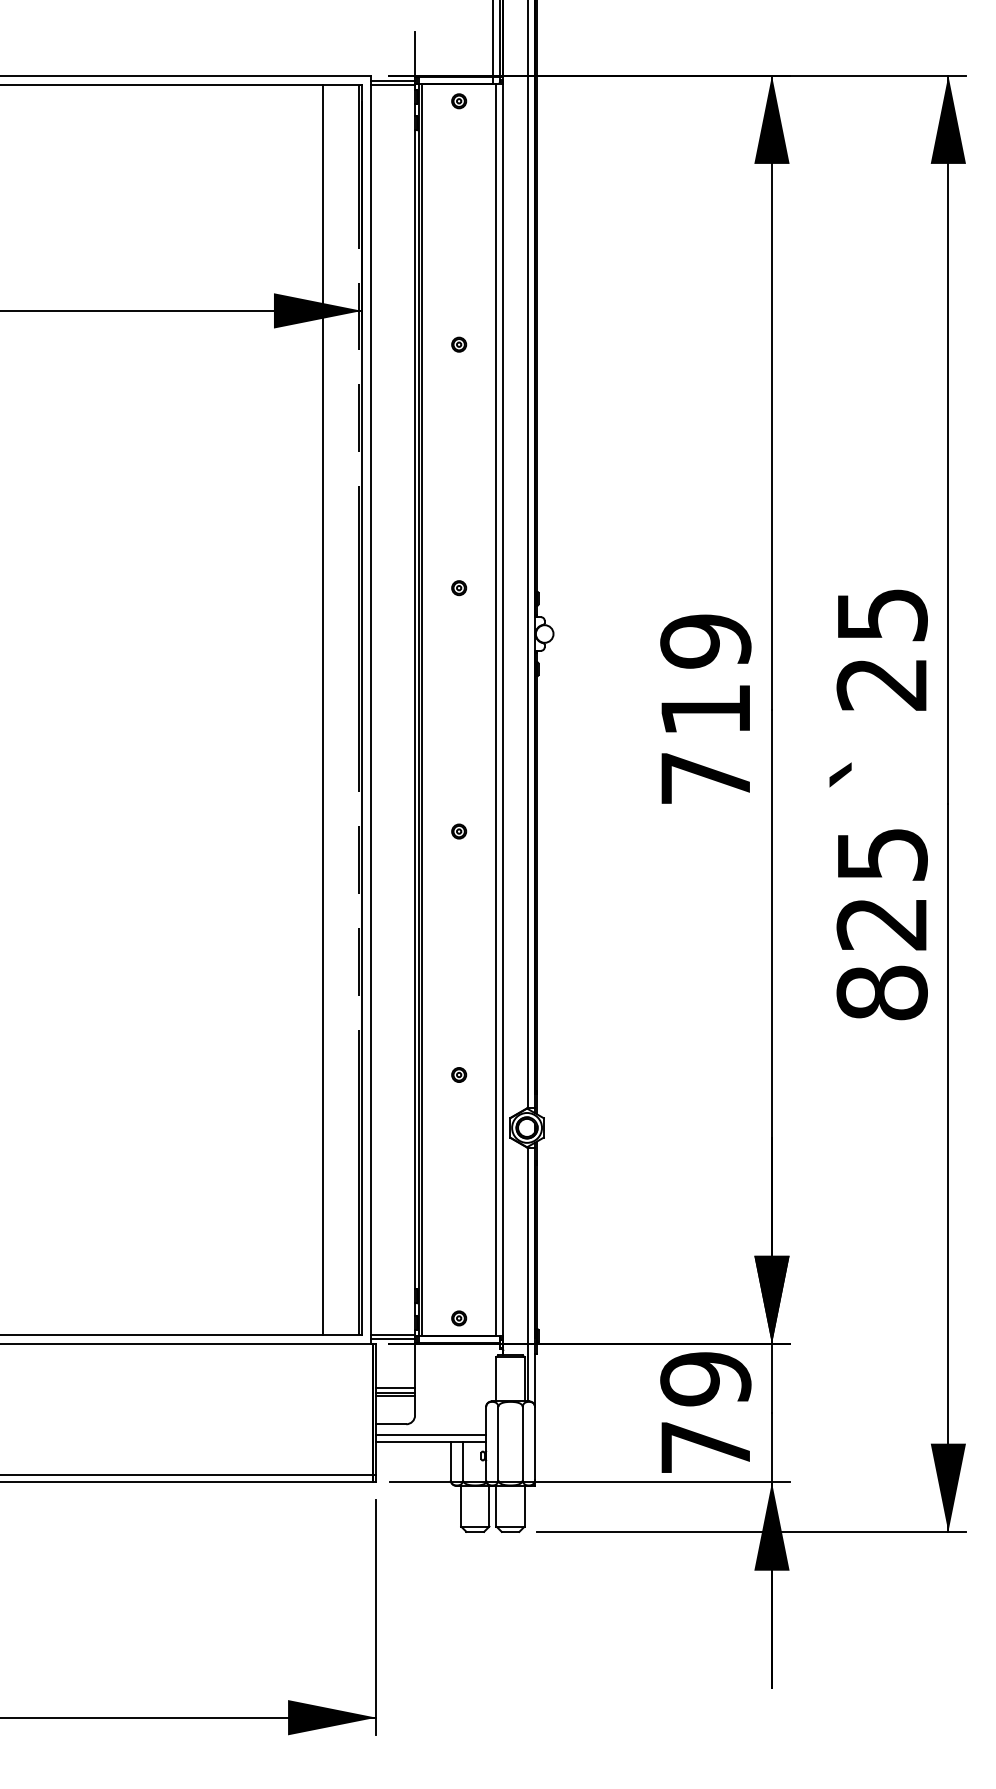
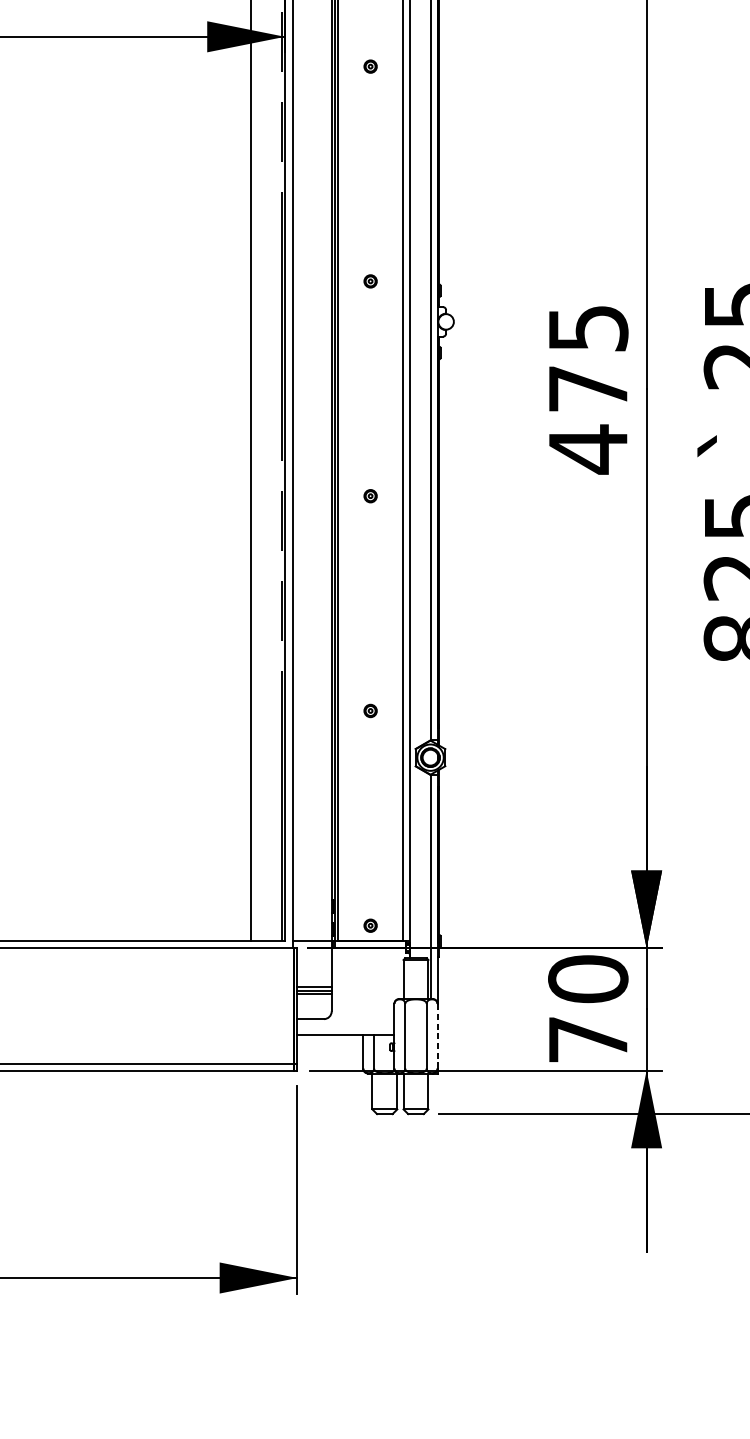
text: (705, 710) -> (587, 389), 719 -> 475
line: (392, 1338) -> (311, 943), removed
text: (705, 1378) -> (587, 978), 79 -> 70
line: (431, 1434) -> (346, 1028), removed
line: (535, 1443) -> (437, 1036), solid -> dashed

